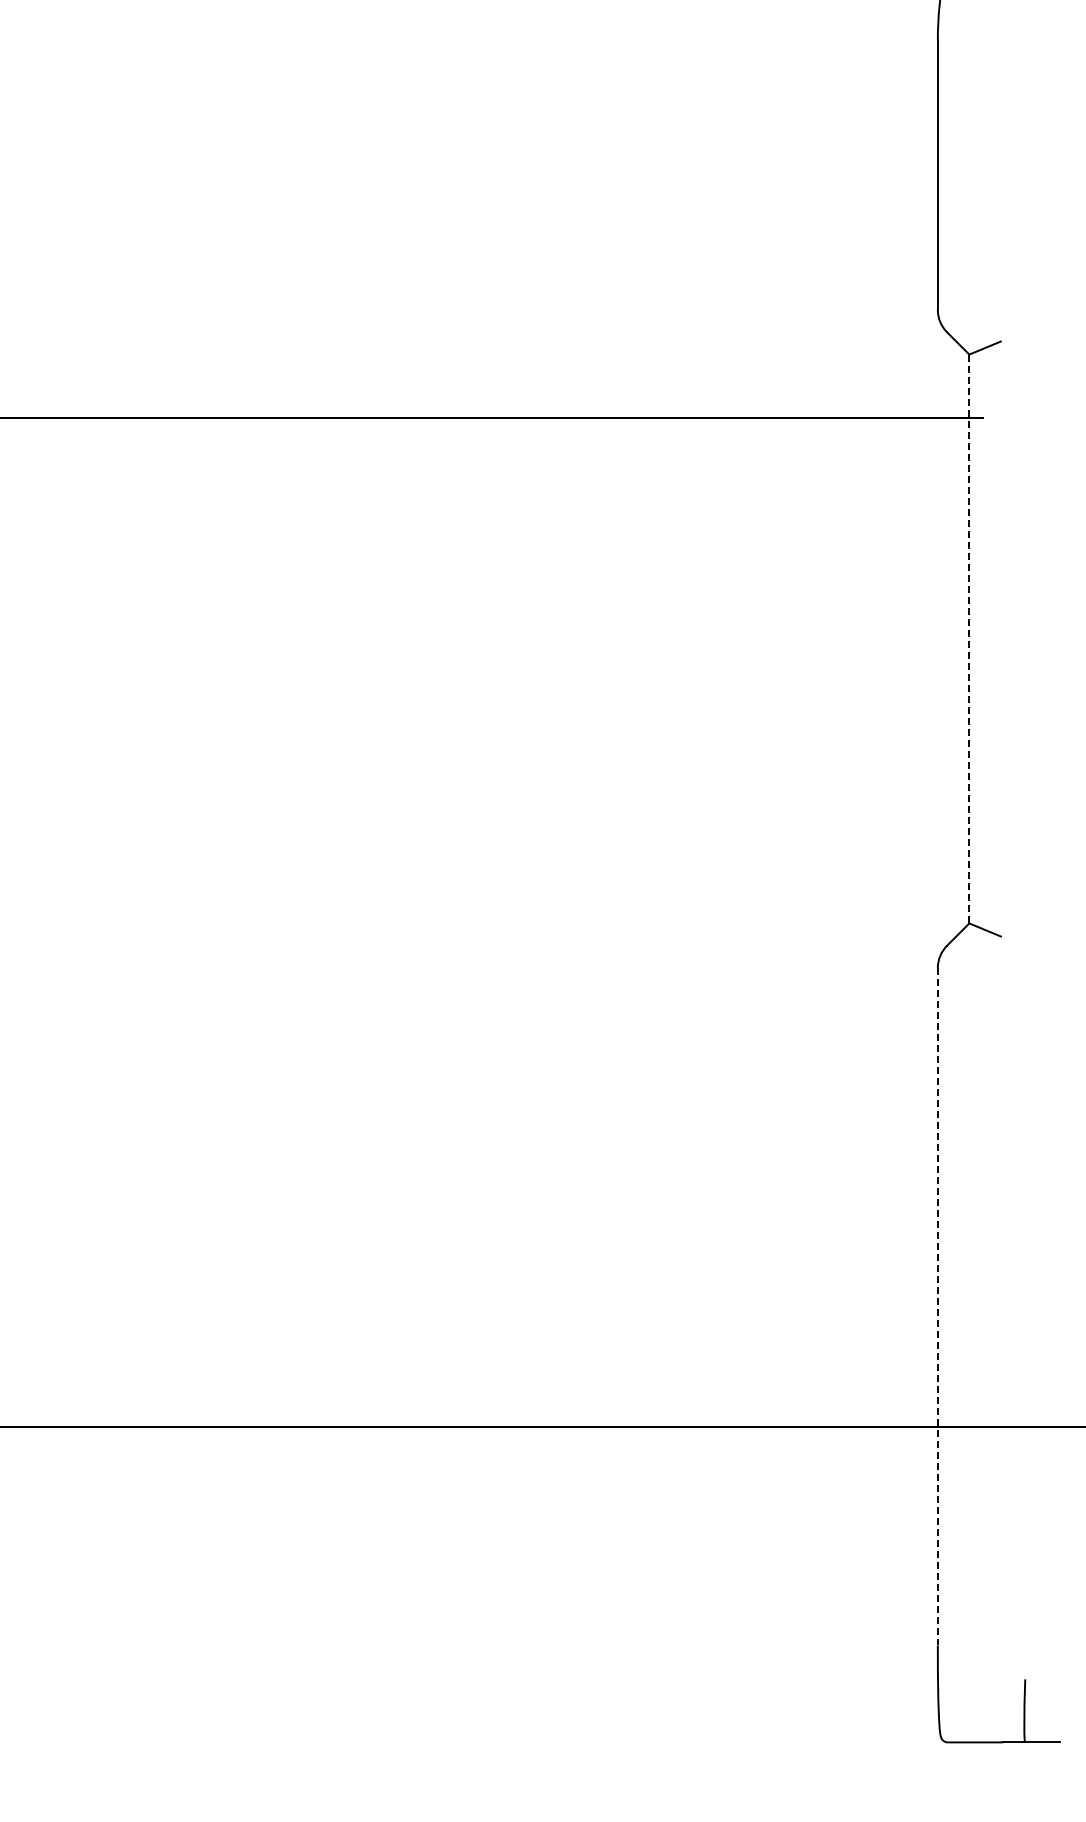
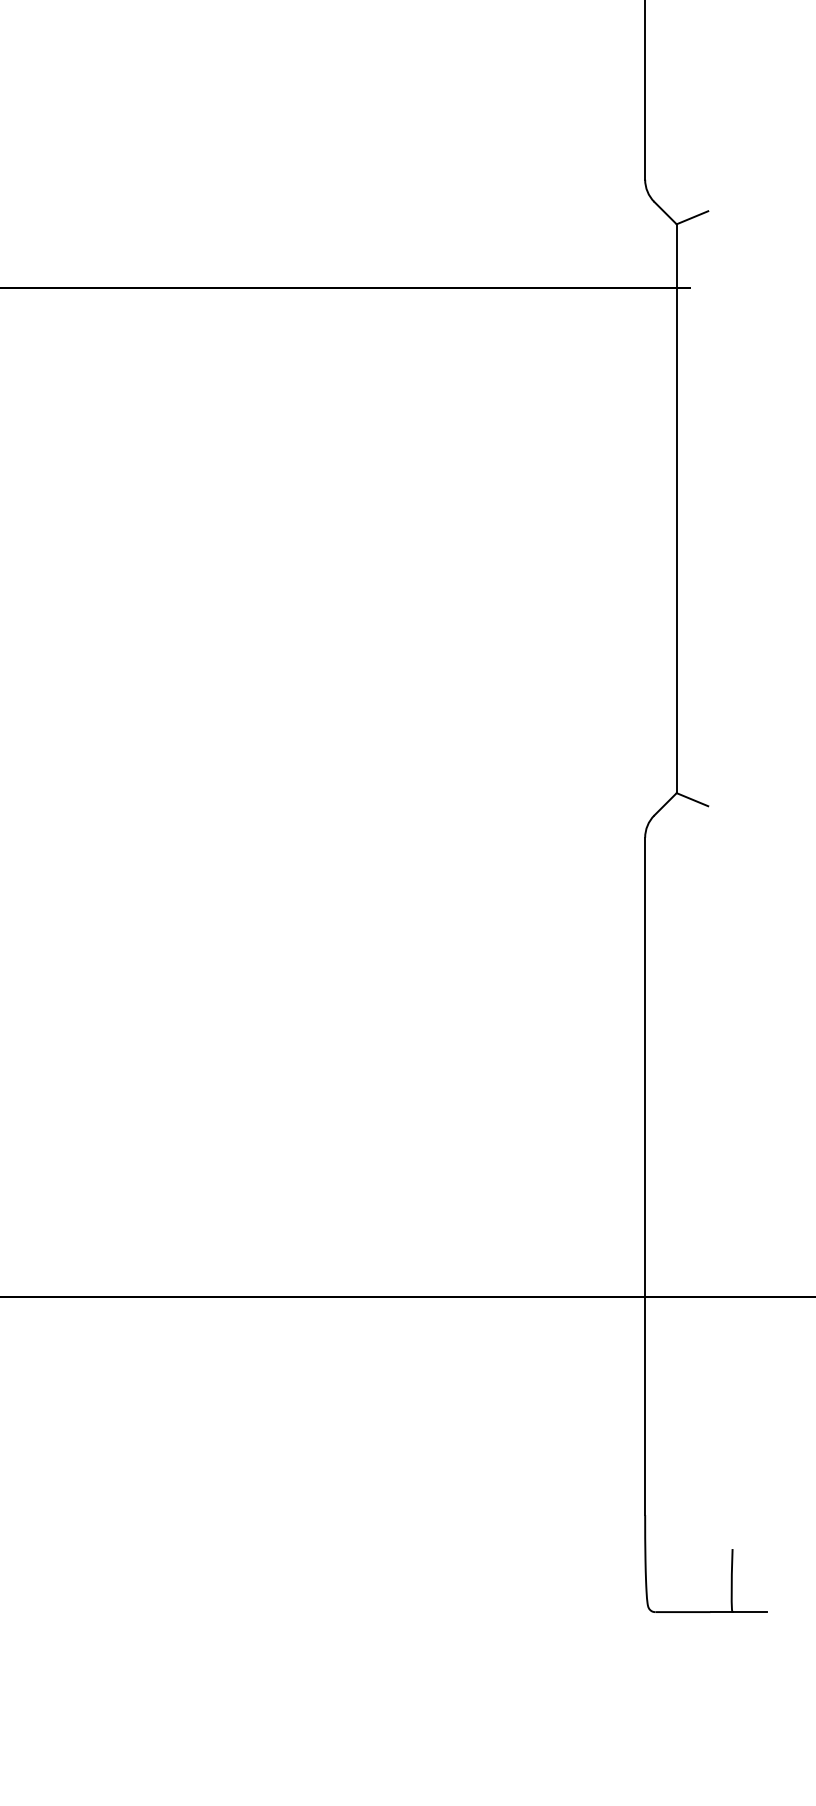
line: (969, 639) -> (676, 509), dashed -> solid
line: (937, 1306) -> (644, 1176), dashed -> solid

